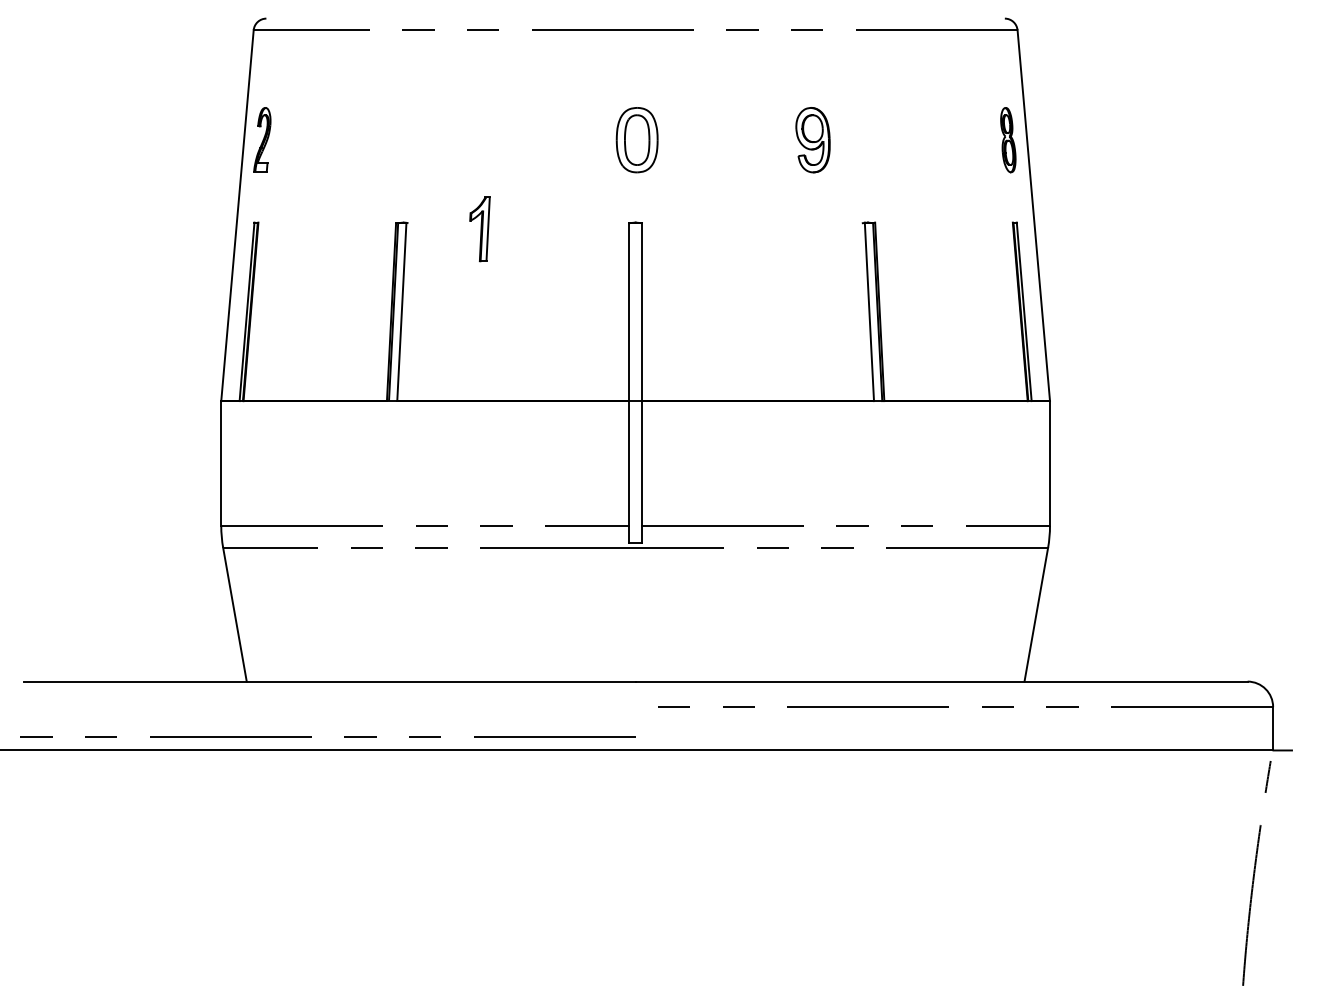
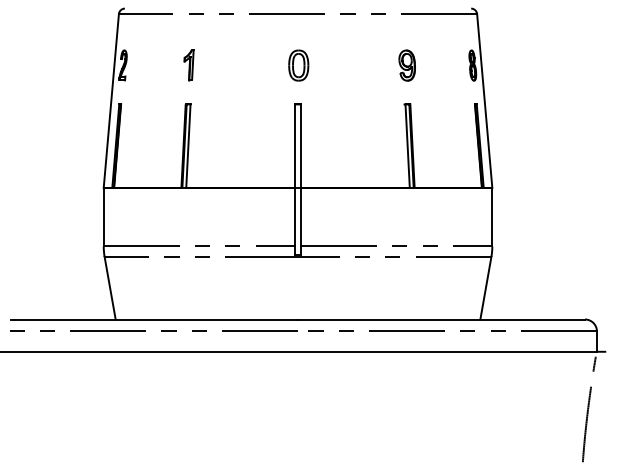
part: (811, 139) -> (406, 65), moved
part: (478, 229) -> (188, 65), moved
line: (310, 734) -> (145, 330), moved

